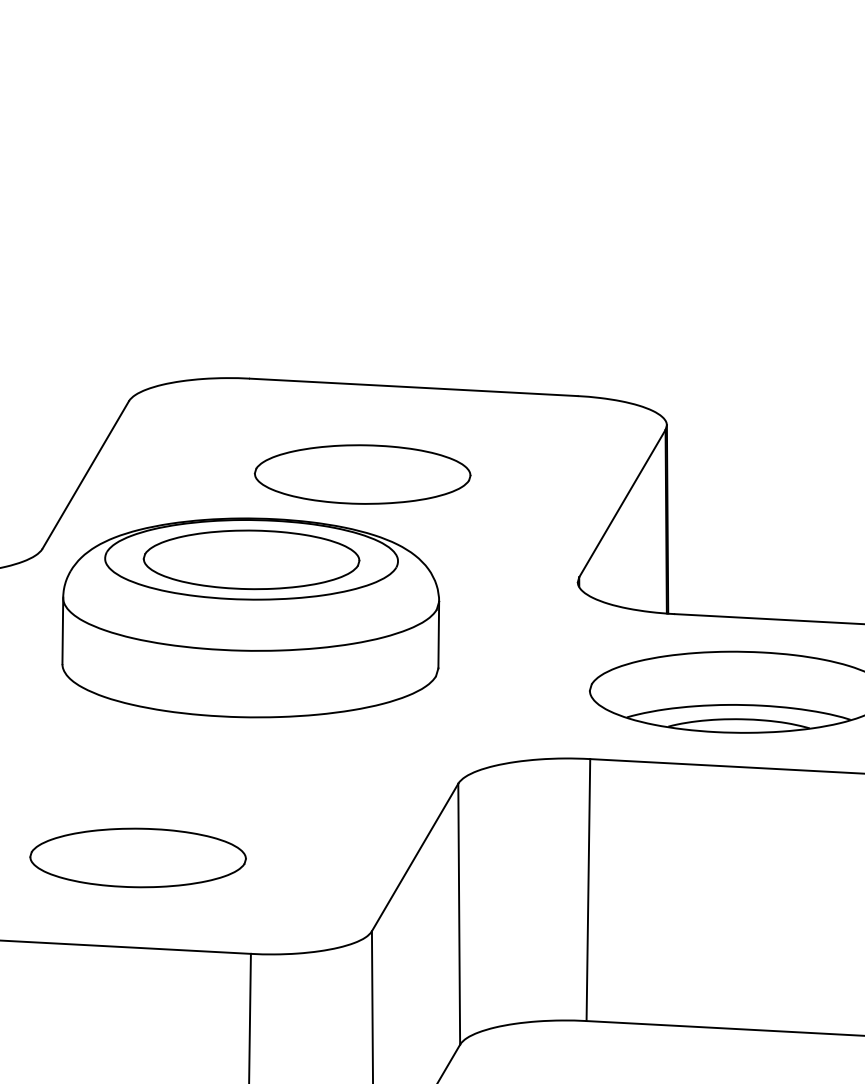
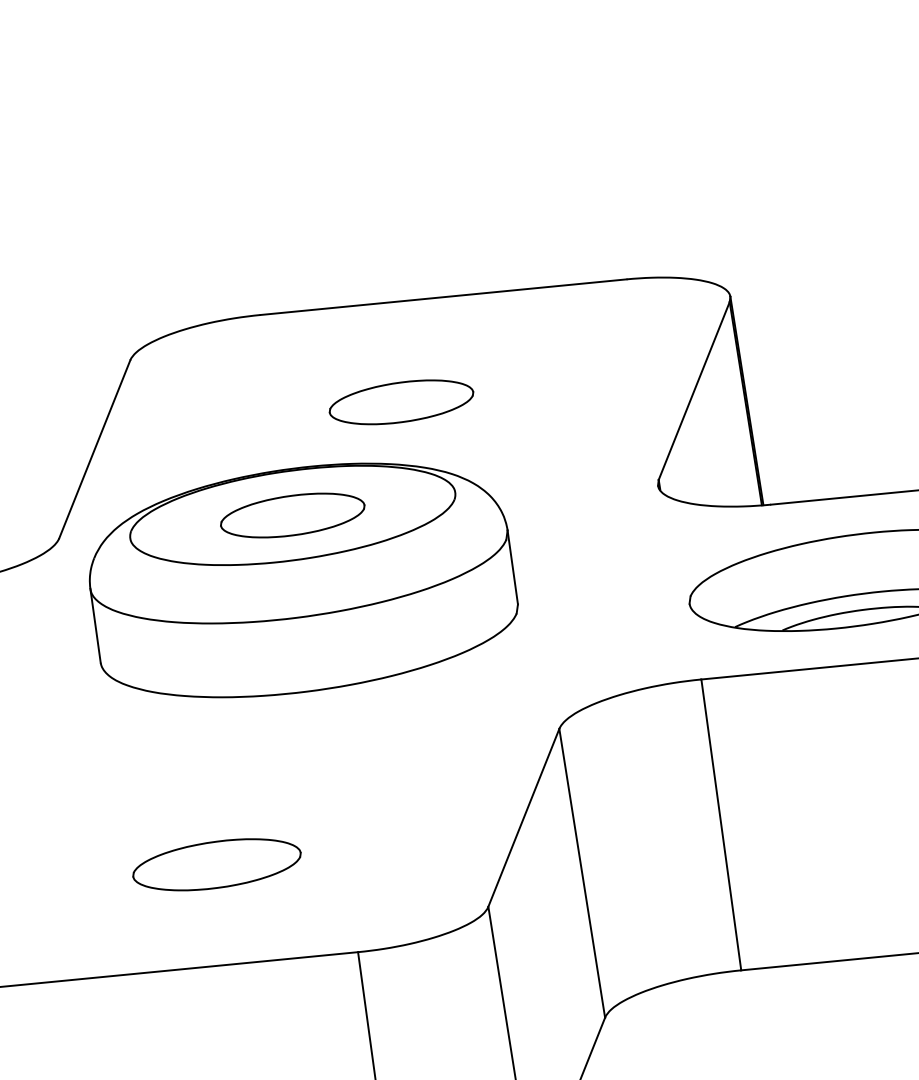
part: (362, 474) -> (401, 402), size x0.6
part: (251, 559) -> (292, 515), size x0.6
part: (137, 857) -> (216, 864), size x0.7

